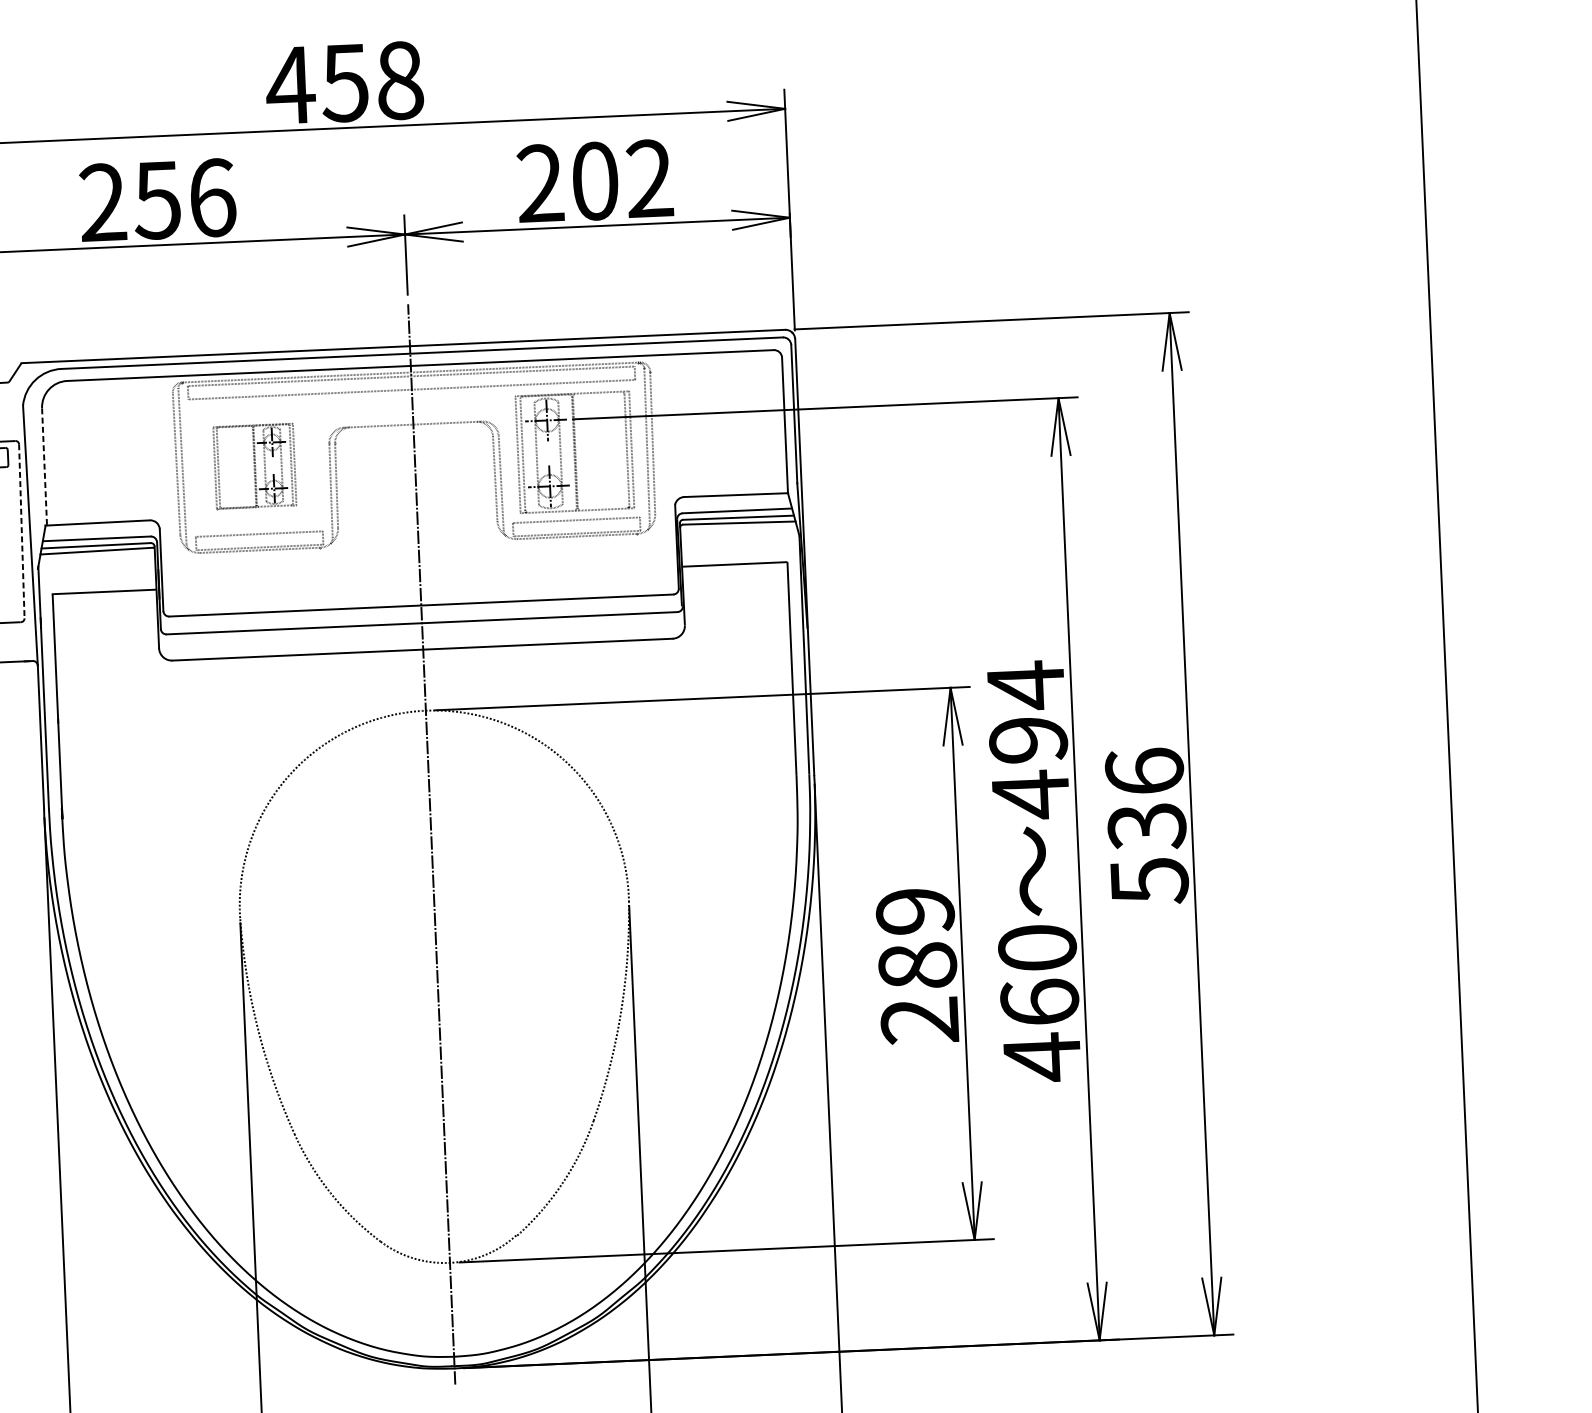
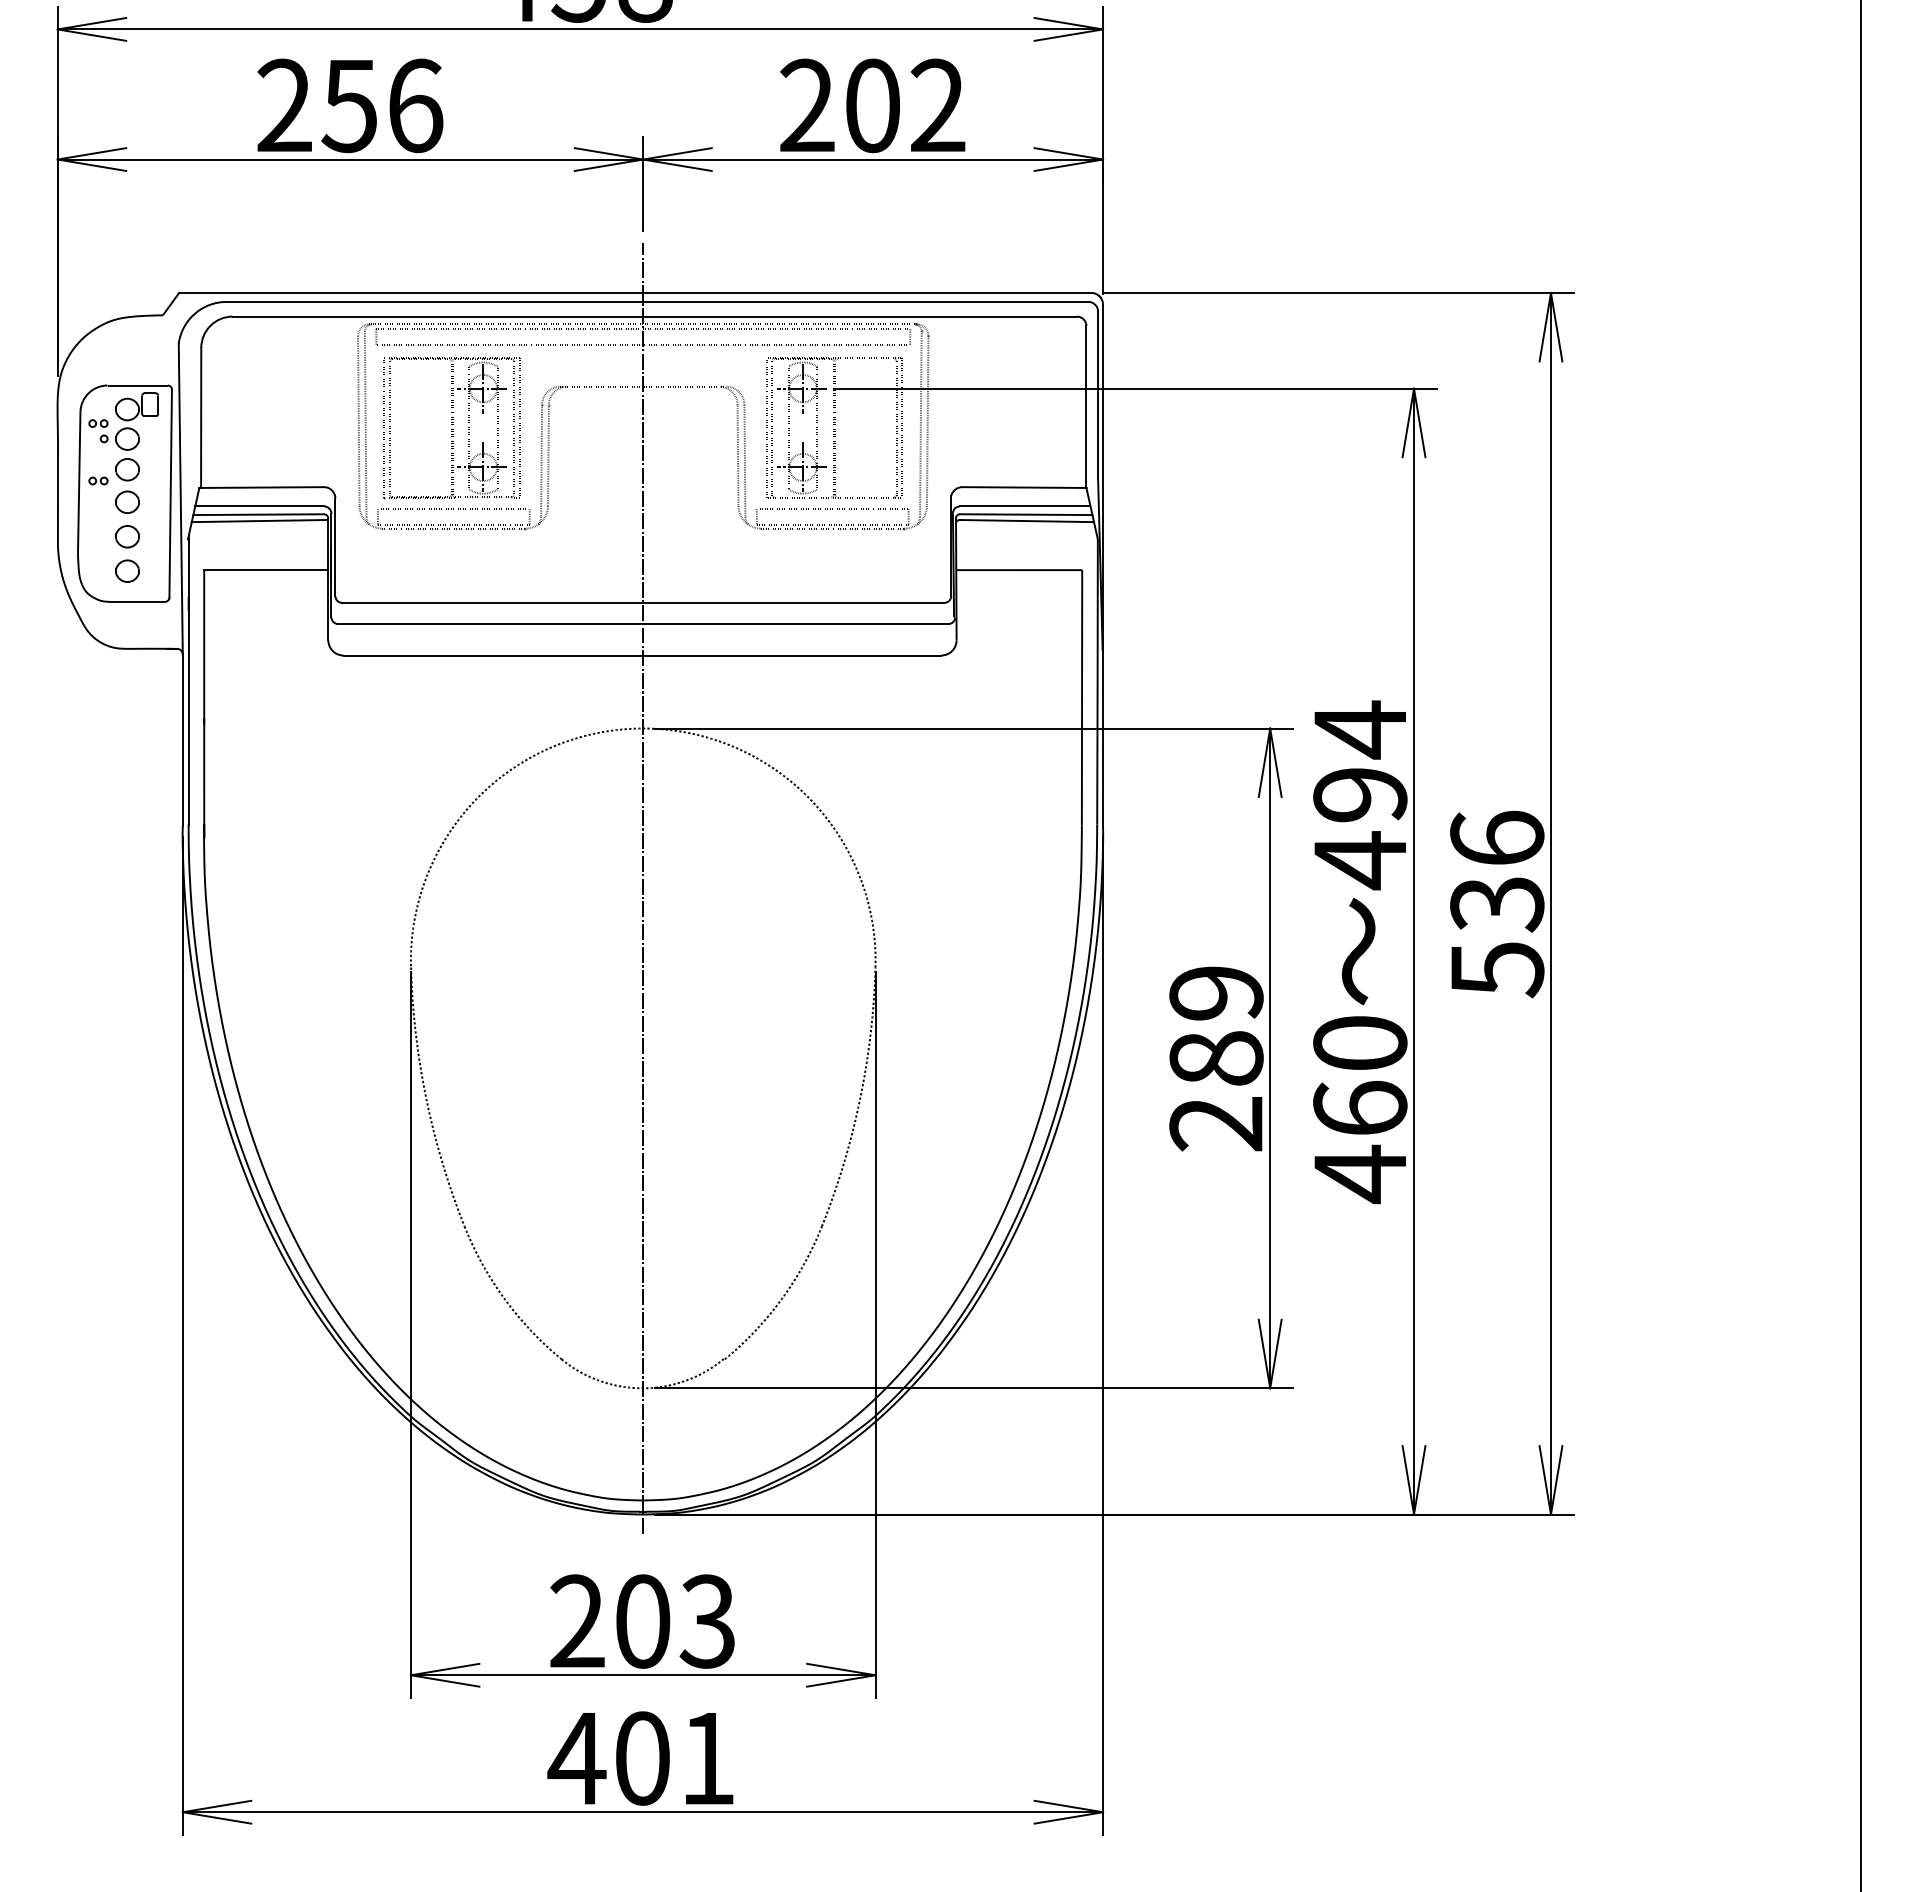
part: (254, 466) -> (451, 428), size x1.43
line: (44, 467) -> (201, 418), dashed -> solid
line: (21, 532) -> (170, 494), dashed -> solid

